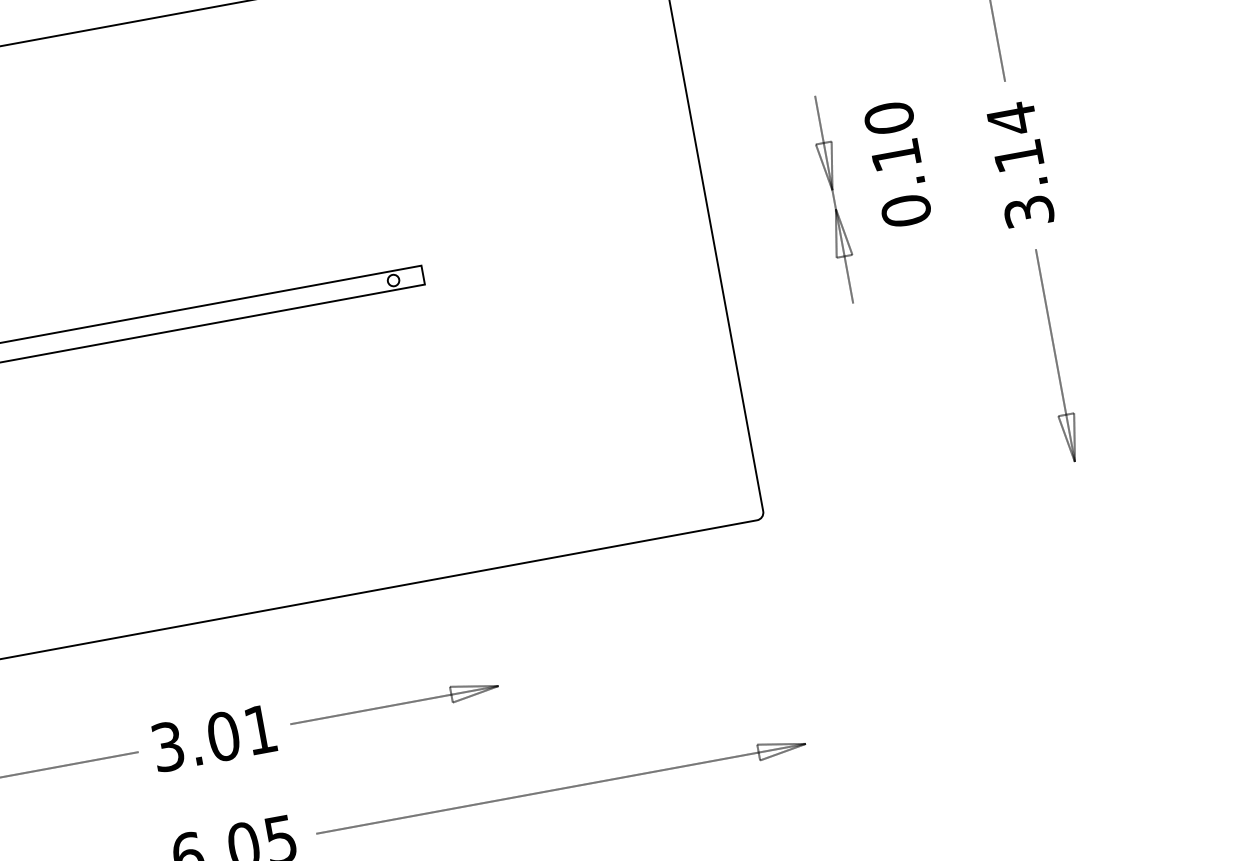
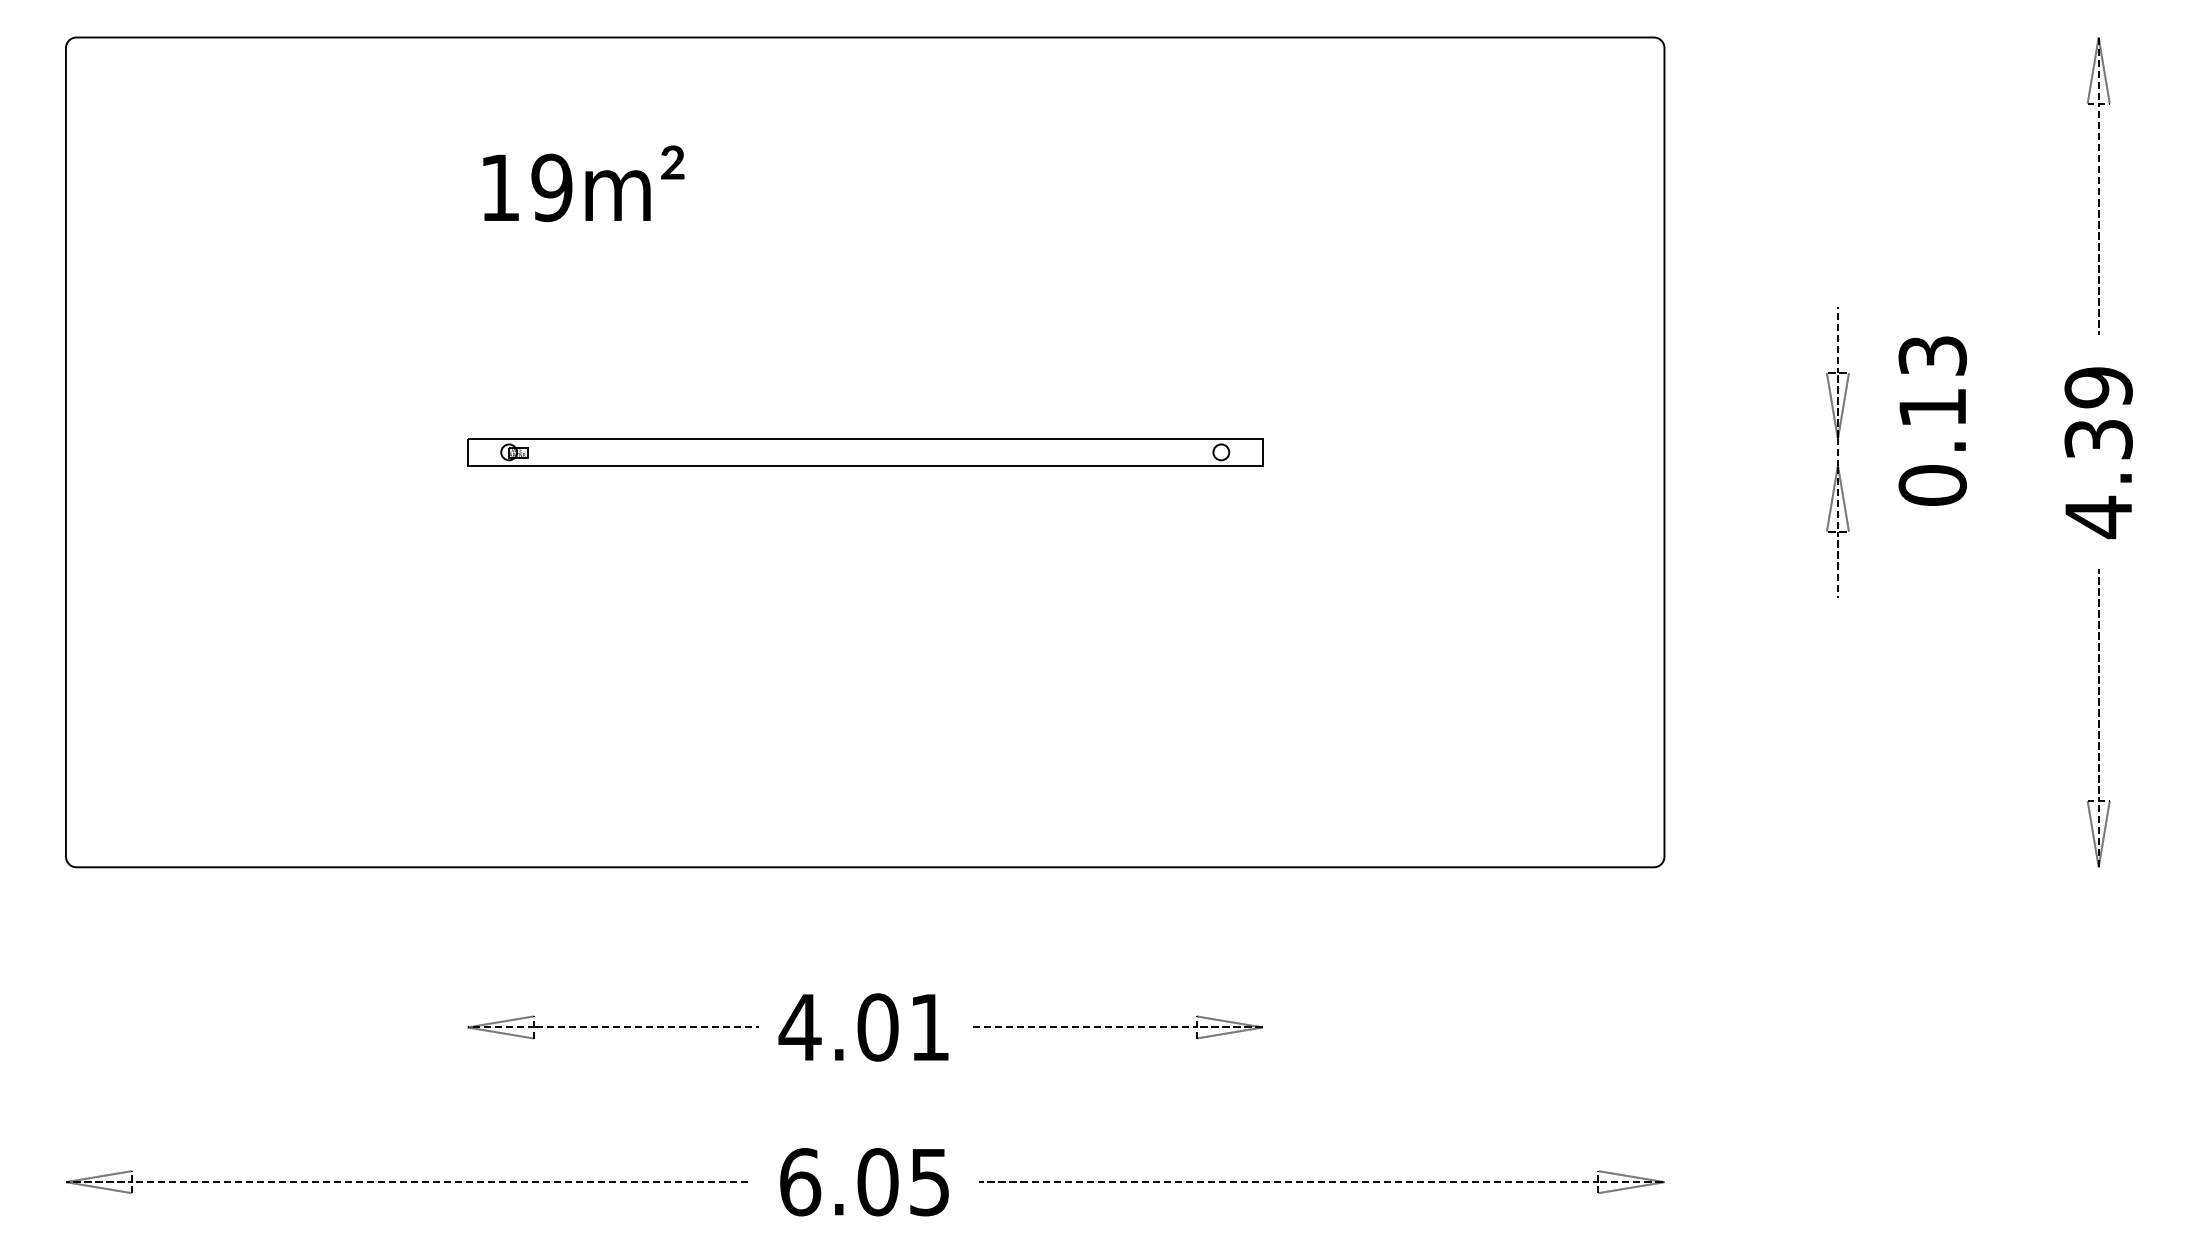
text: (889, 118) -> (1932, 355), 0.10 -> 0.13
text: (1020, 165) -> (2098, 452), 3.14 -> 4.39
text: (167, 746) -> (799, 1027), 3.01 -> 4.01

